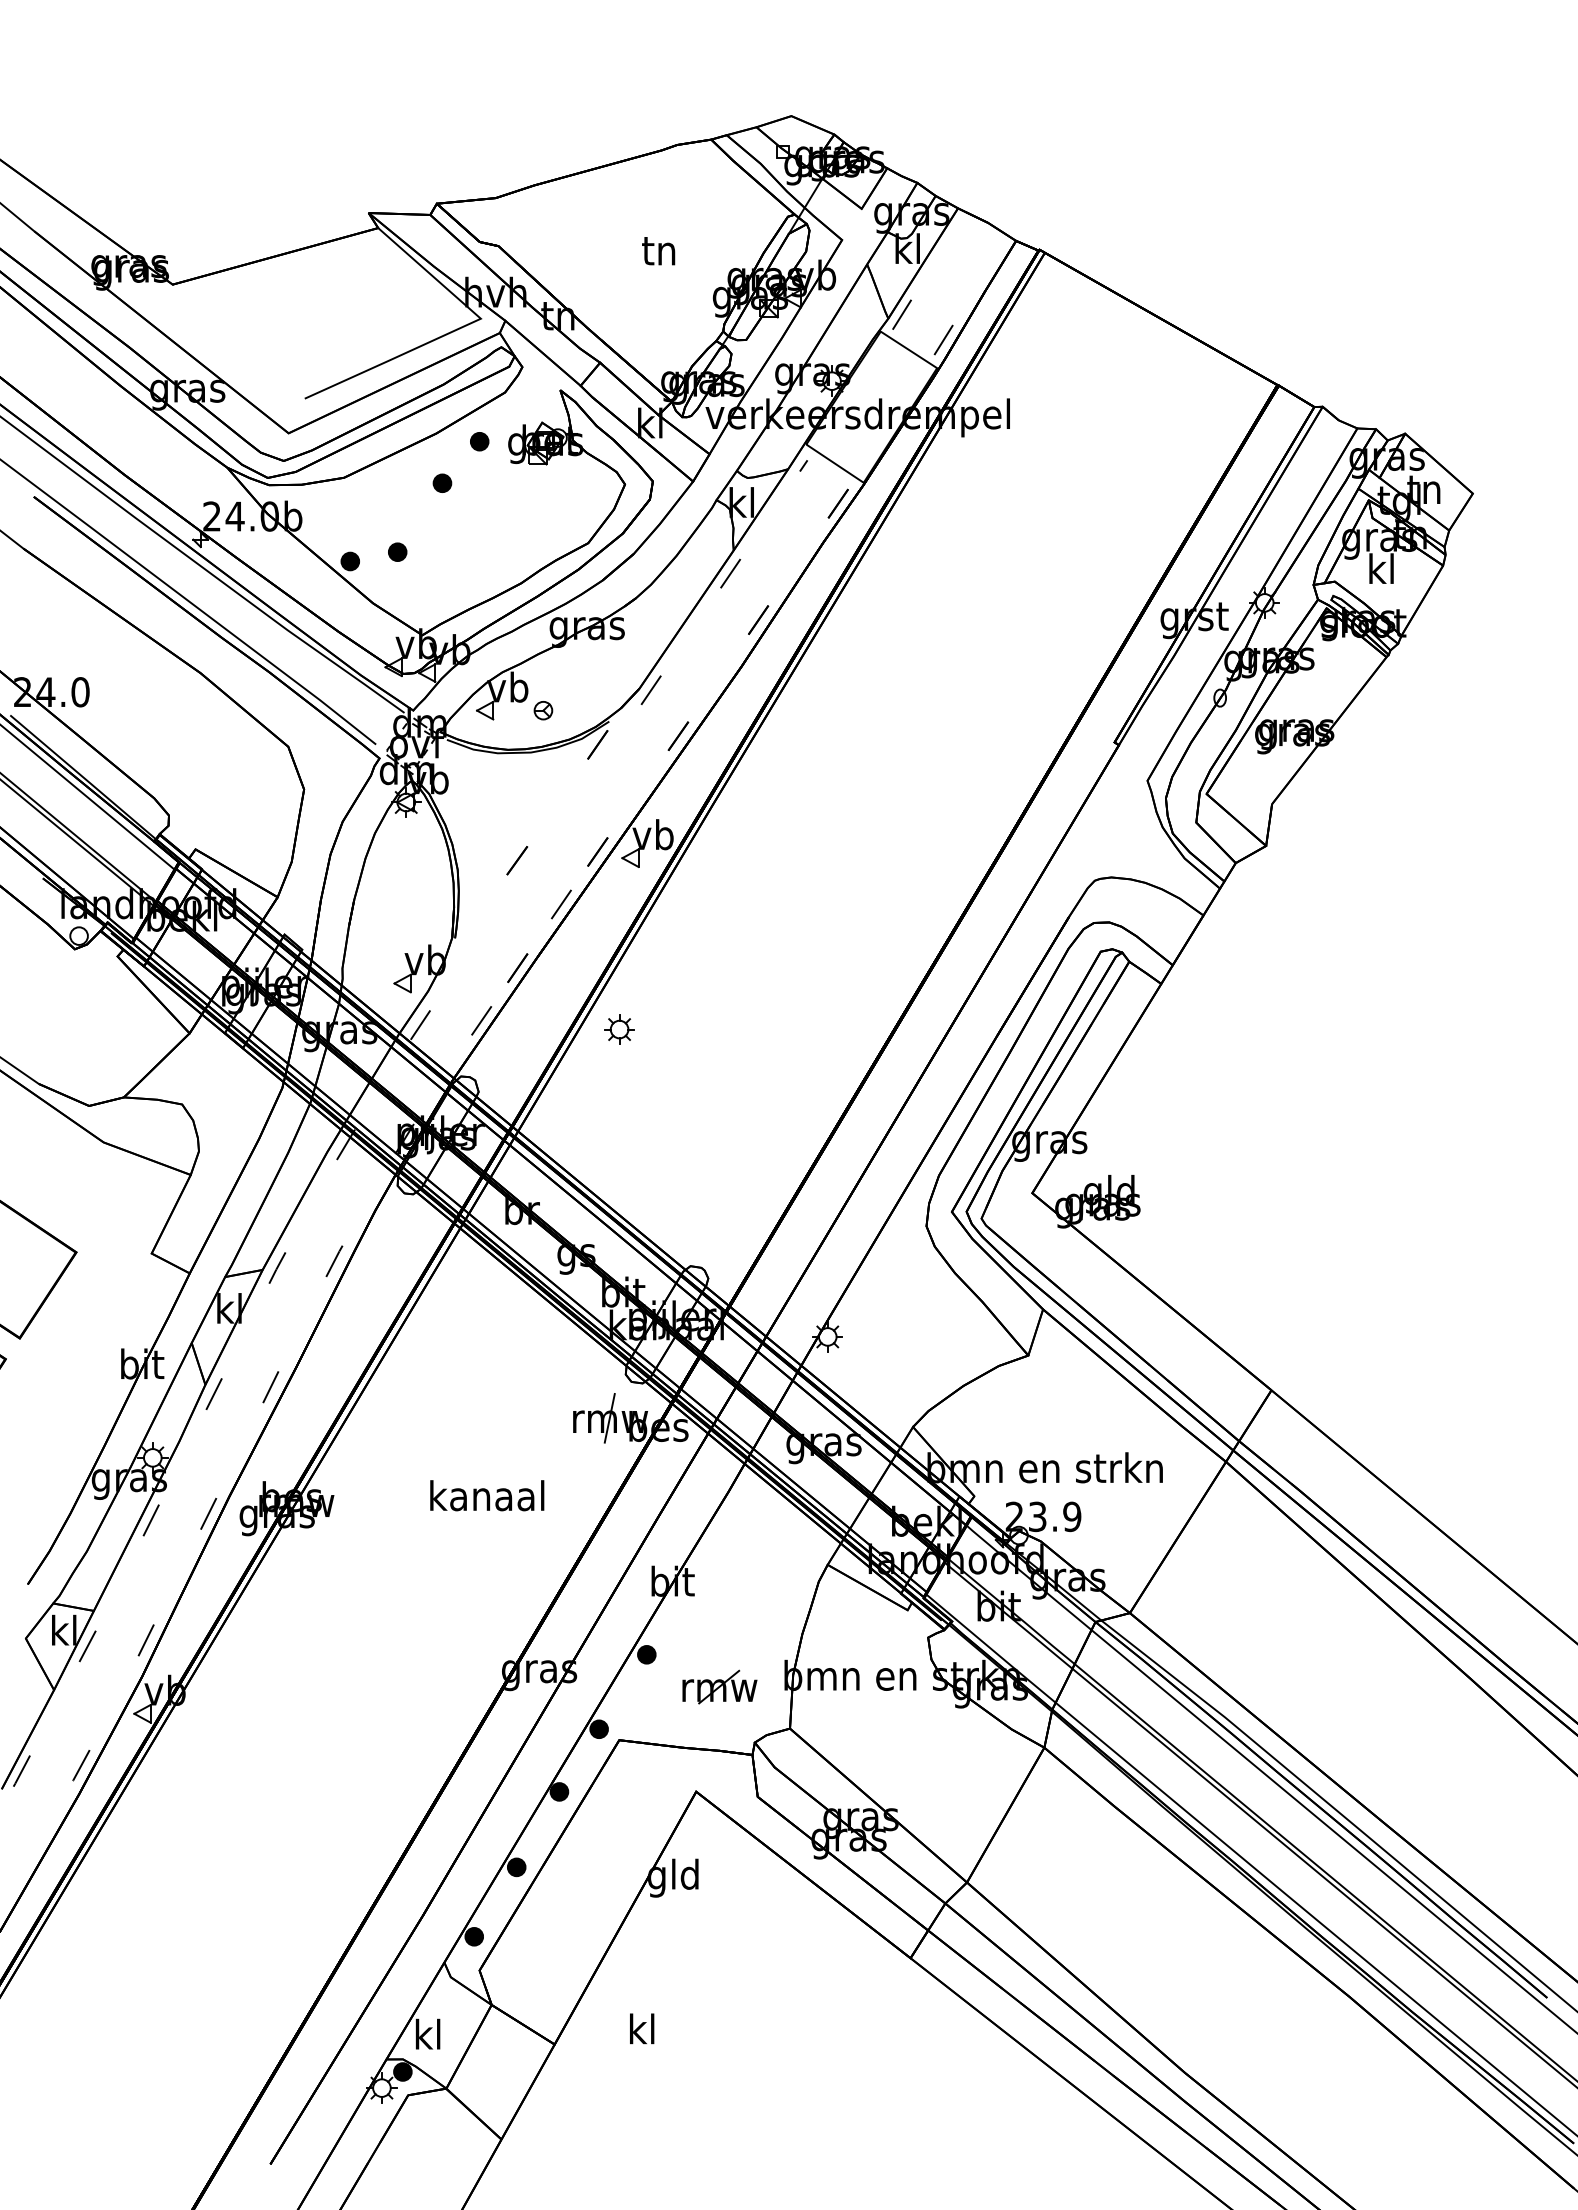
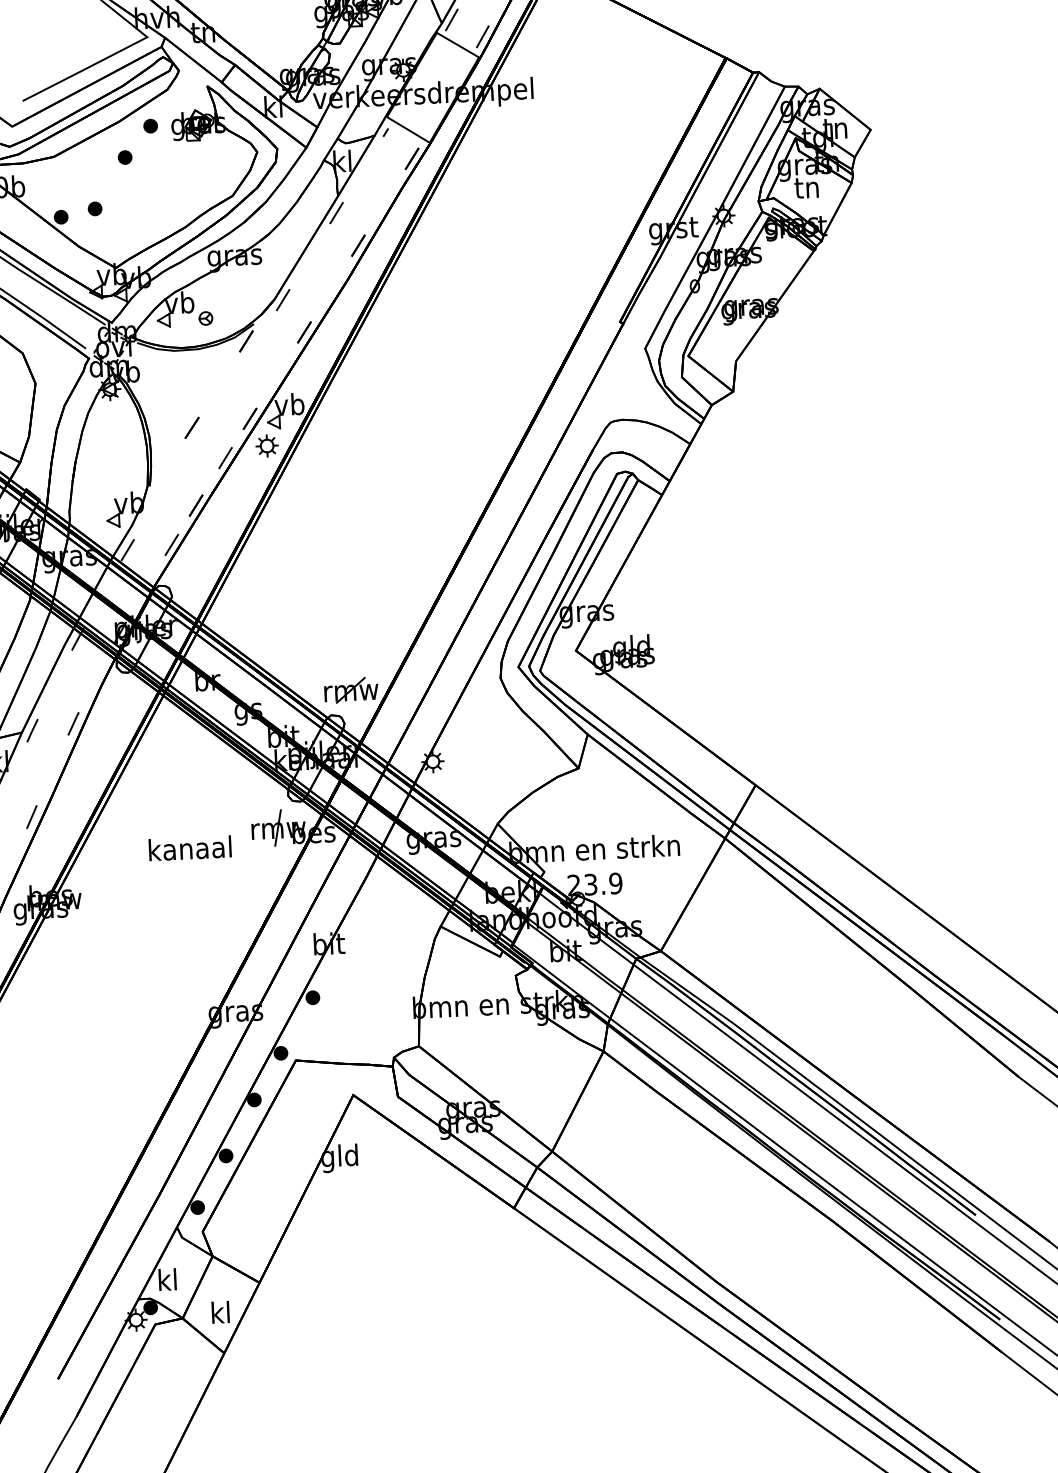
text: (1380, 568) -> (806, 187), kl -> tn
part: (619, 1029) -> (267, 445), moved
text: (487, 1495) -> (190, 848), moved
part: (719, 1686) -> (351, 689), moved
text: (642, 2028) -> (220, 1312), moved

